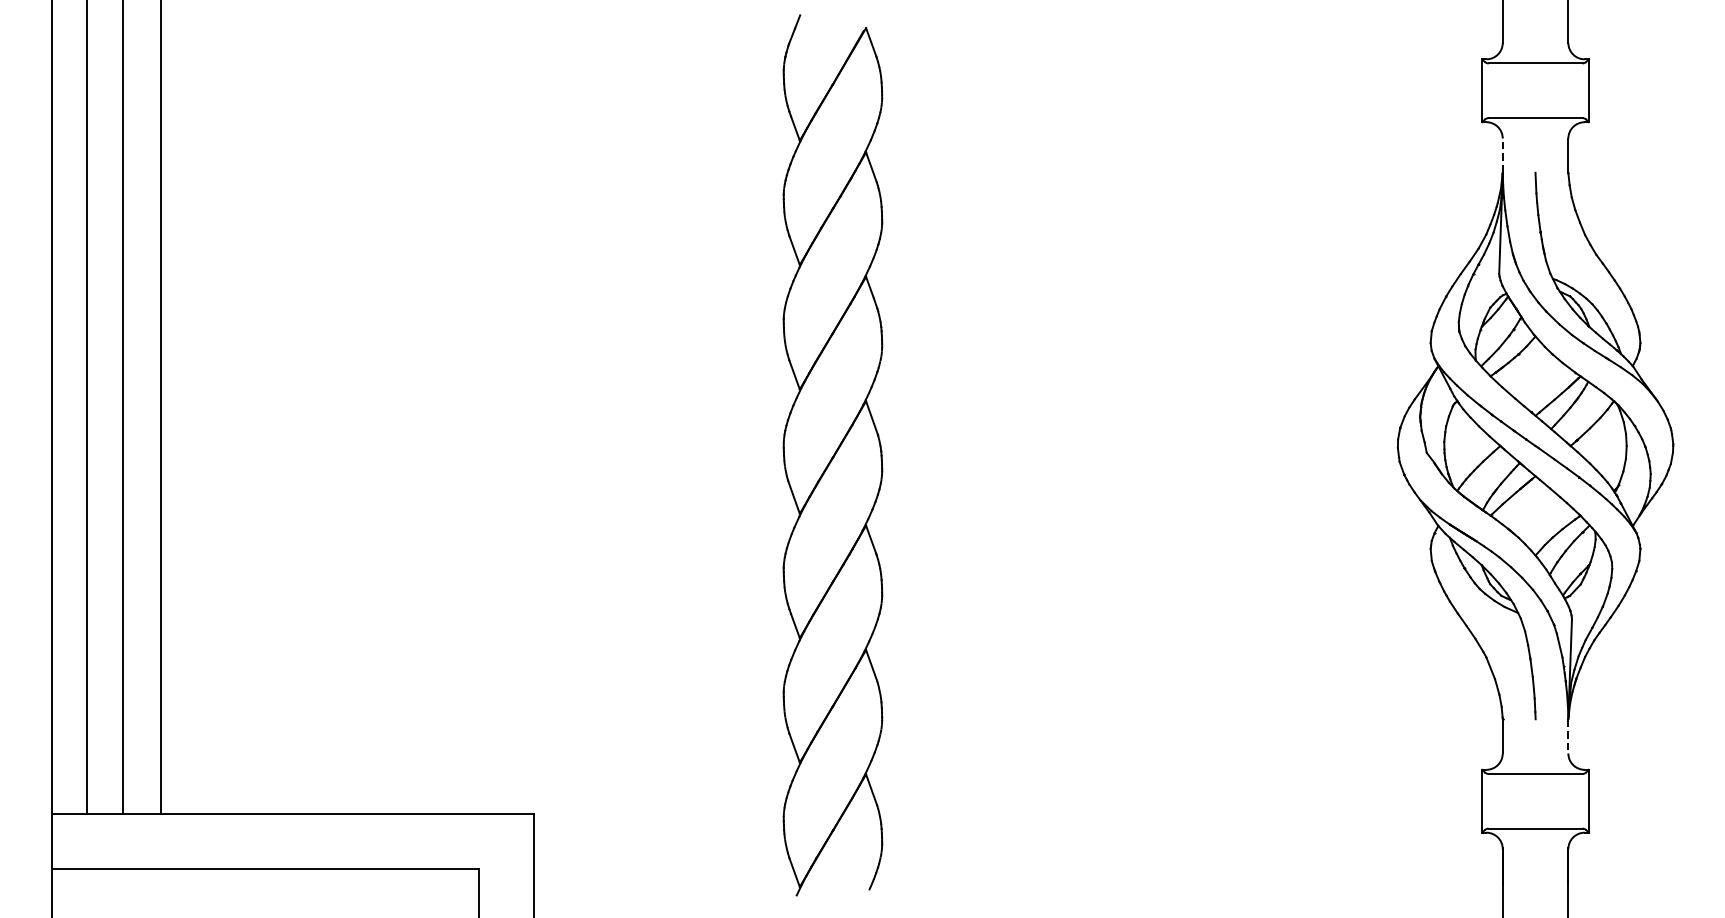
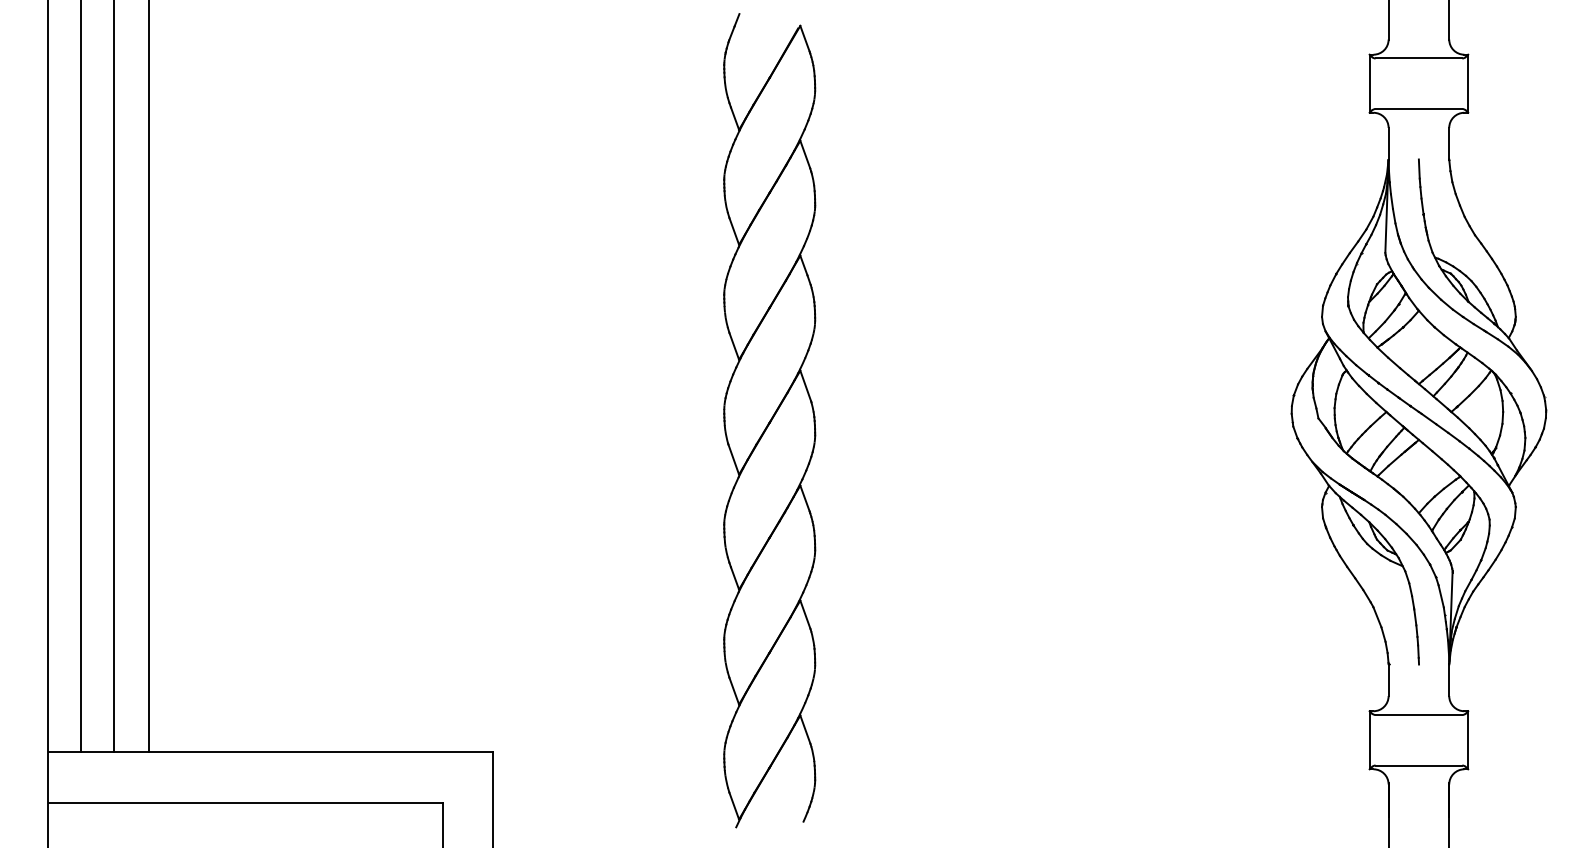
line: (1502, 155) -> (1388, 143), dashed -> solid
line: (1568, 736) -> (1449, 680), dashed -> solid

